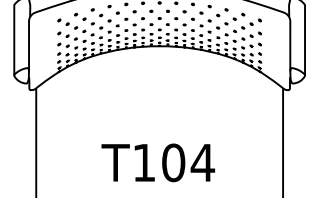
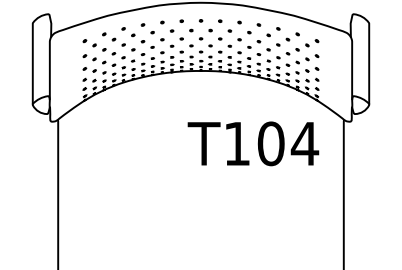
text: (158, 162) -> (253, 143), moved

